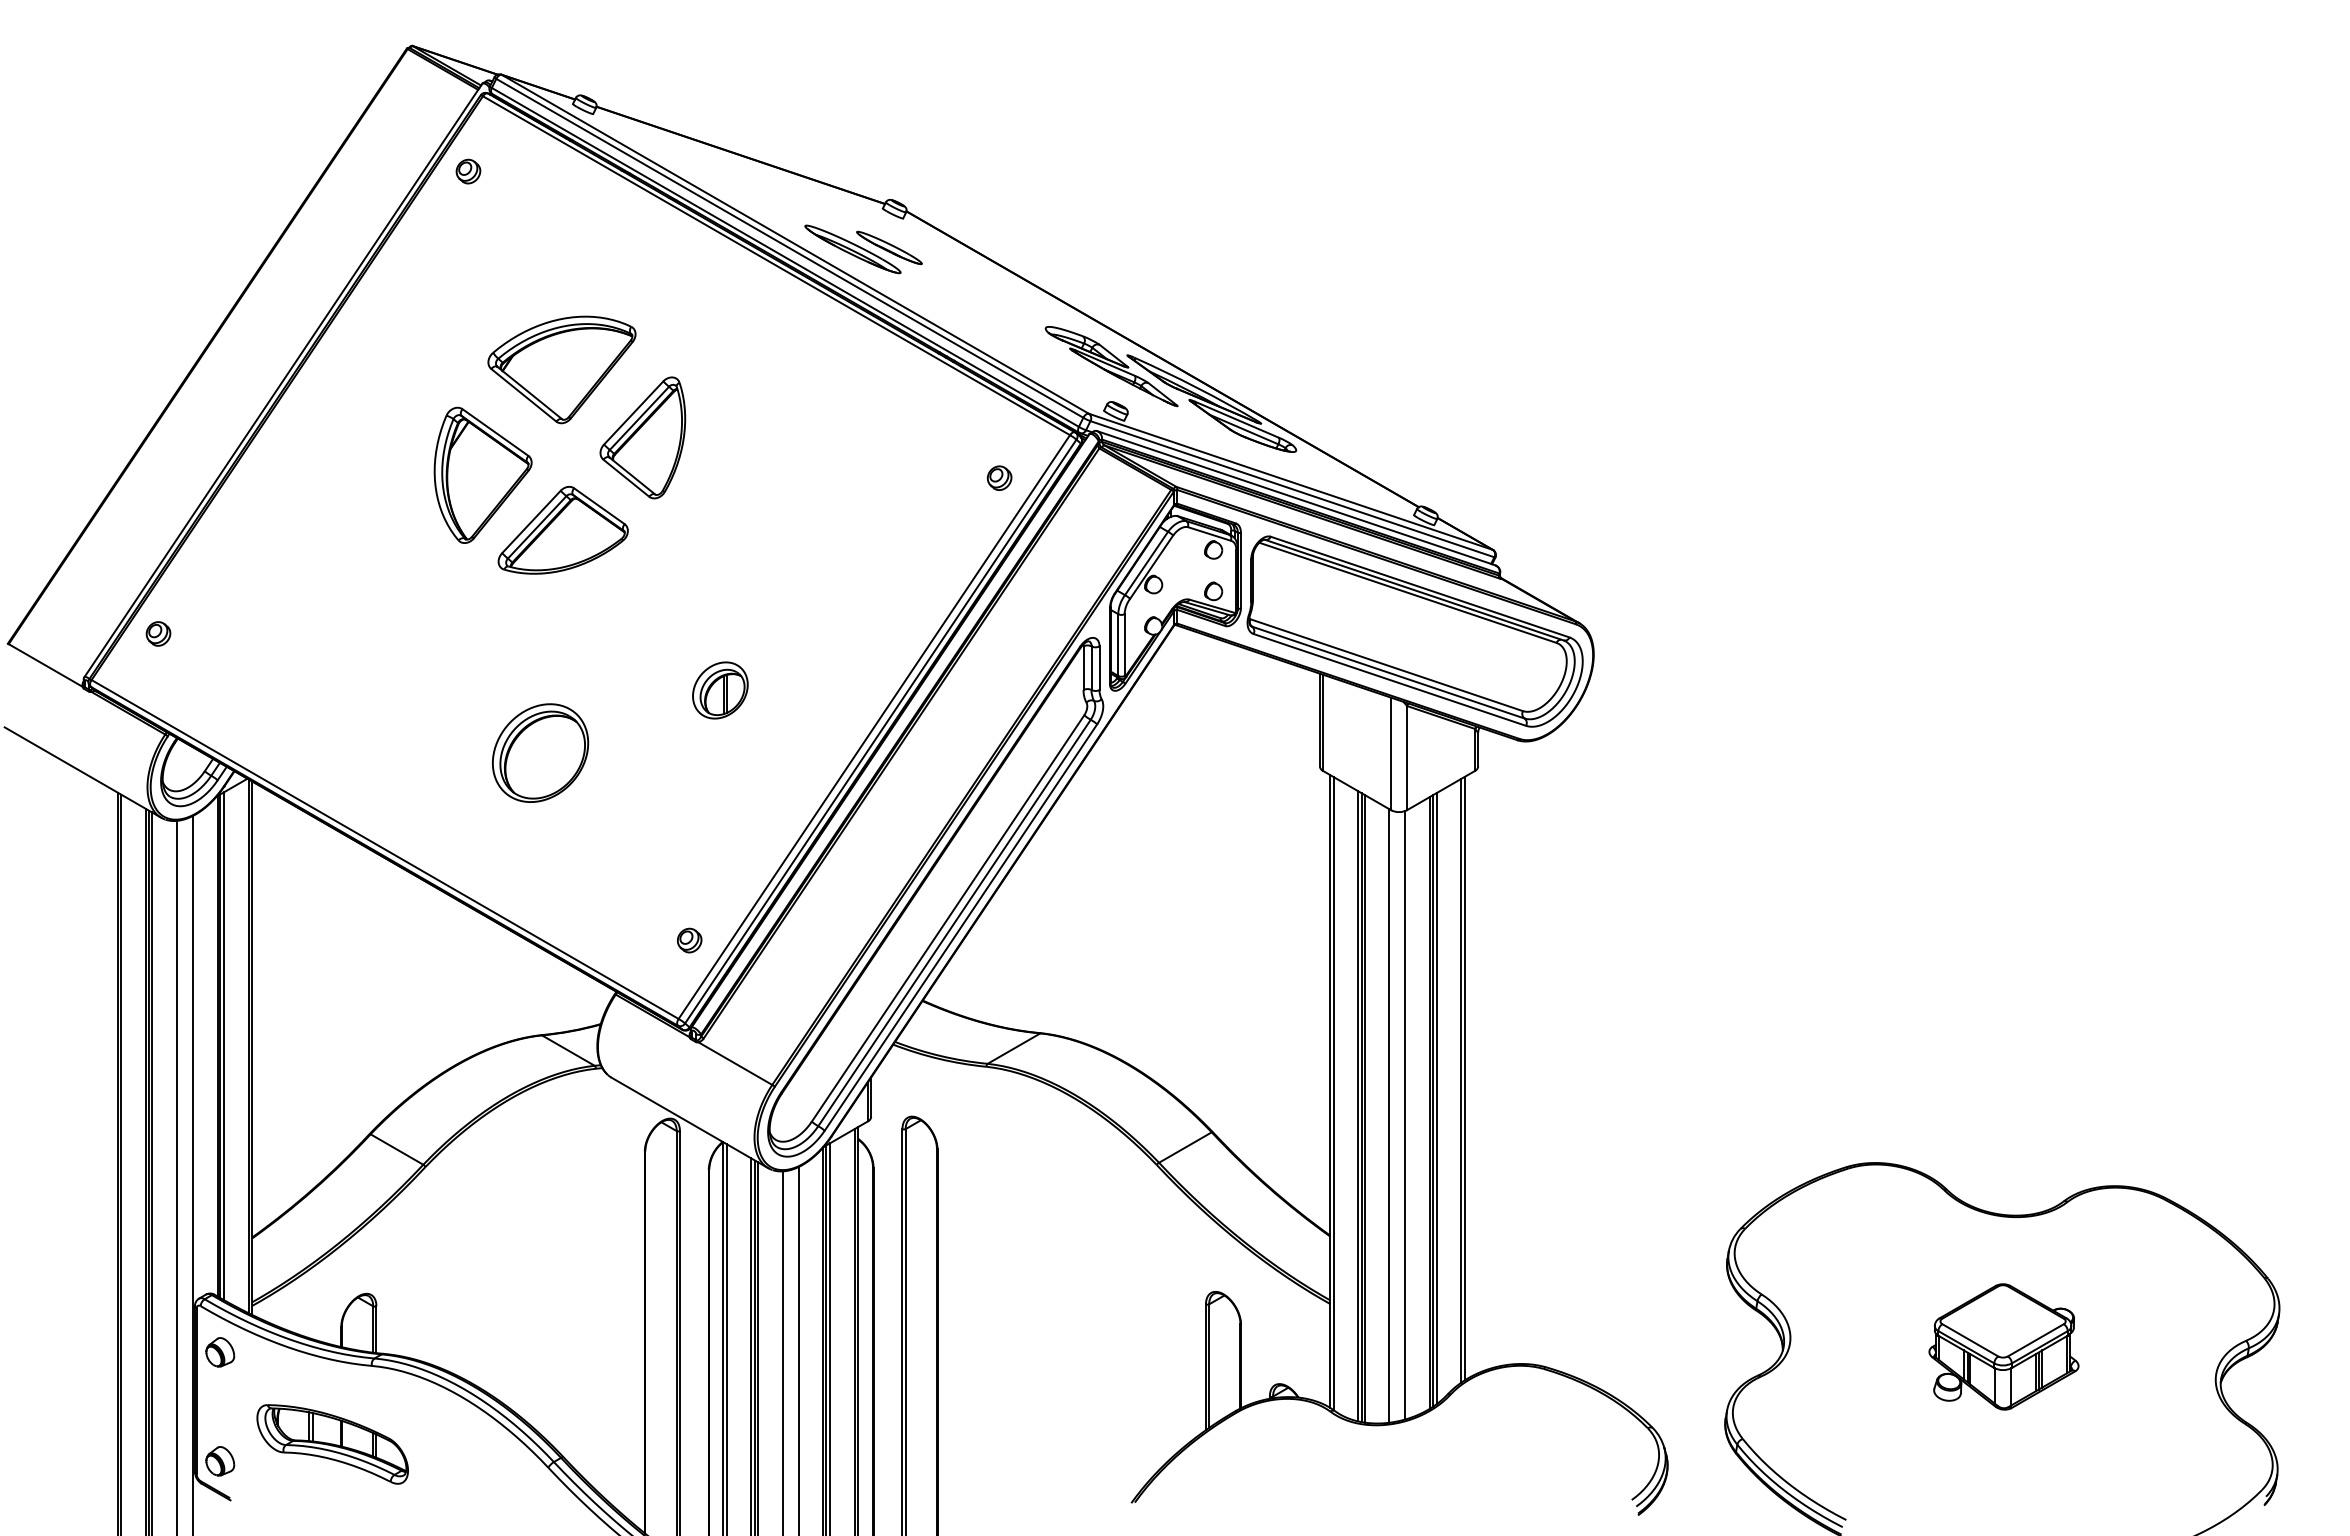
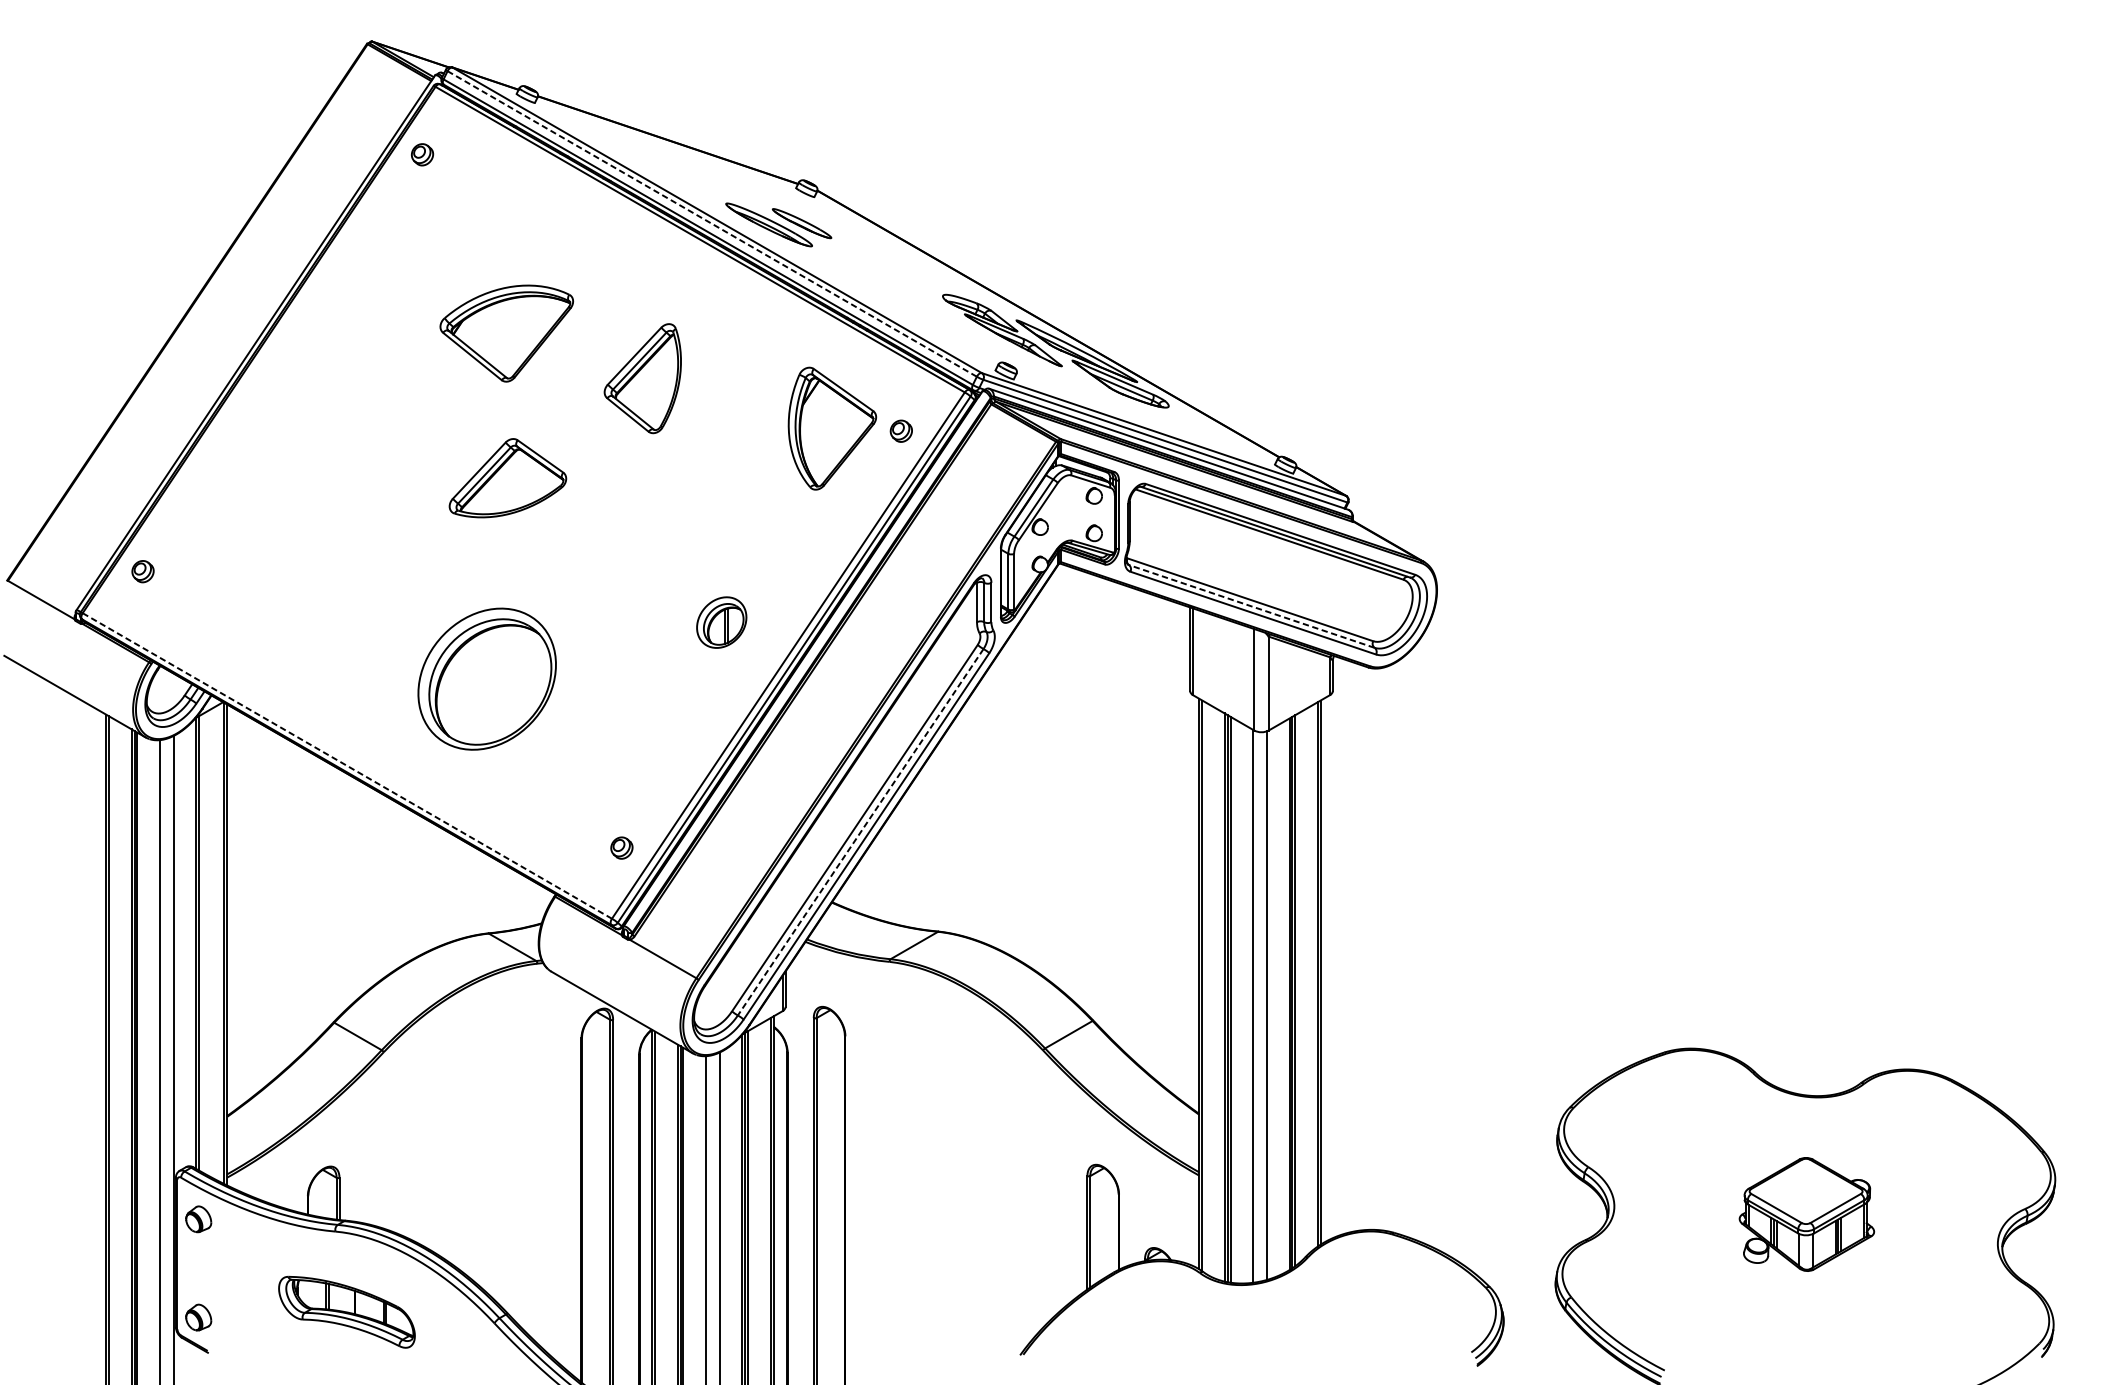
line: (789, 248) -> (711, 224), solid -> dashed
part: (642, 437) -> (642, 378), moved
part: (482, 474) -> (831, 427), moved
line: (1388, 672) -> (1251, 606), solid -> dashed
part: (720, 690) -> (721, 622), moved
part: (540, 752) -> (487, 678), size x1.6
line: (385, 849) -> (347, 765), solid -> dashed
line: (954, 923) -> (860, 832), solid -> dashed
line: (224, 1046) -> (202, 943), removed
part: (332, 1444) -> (346, 1312), moved

